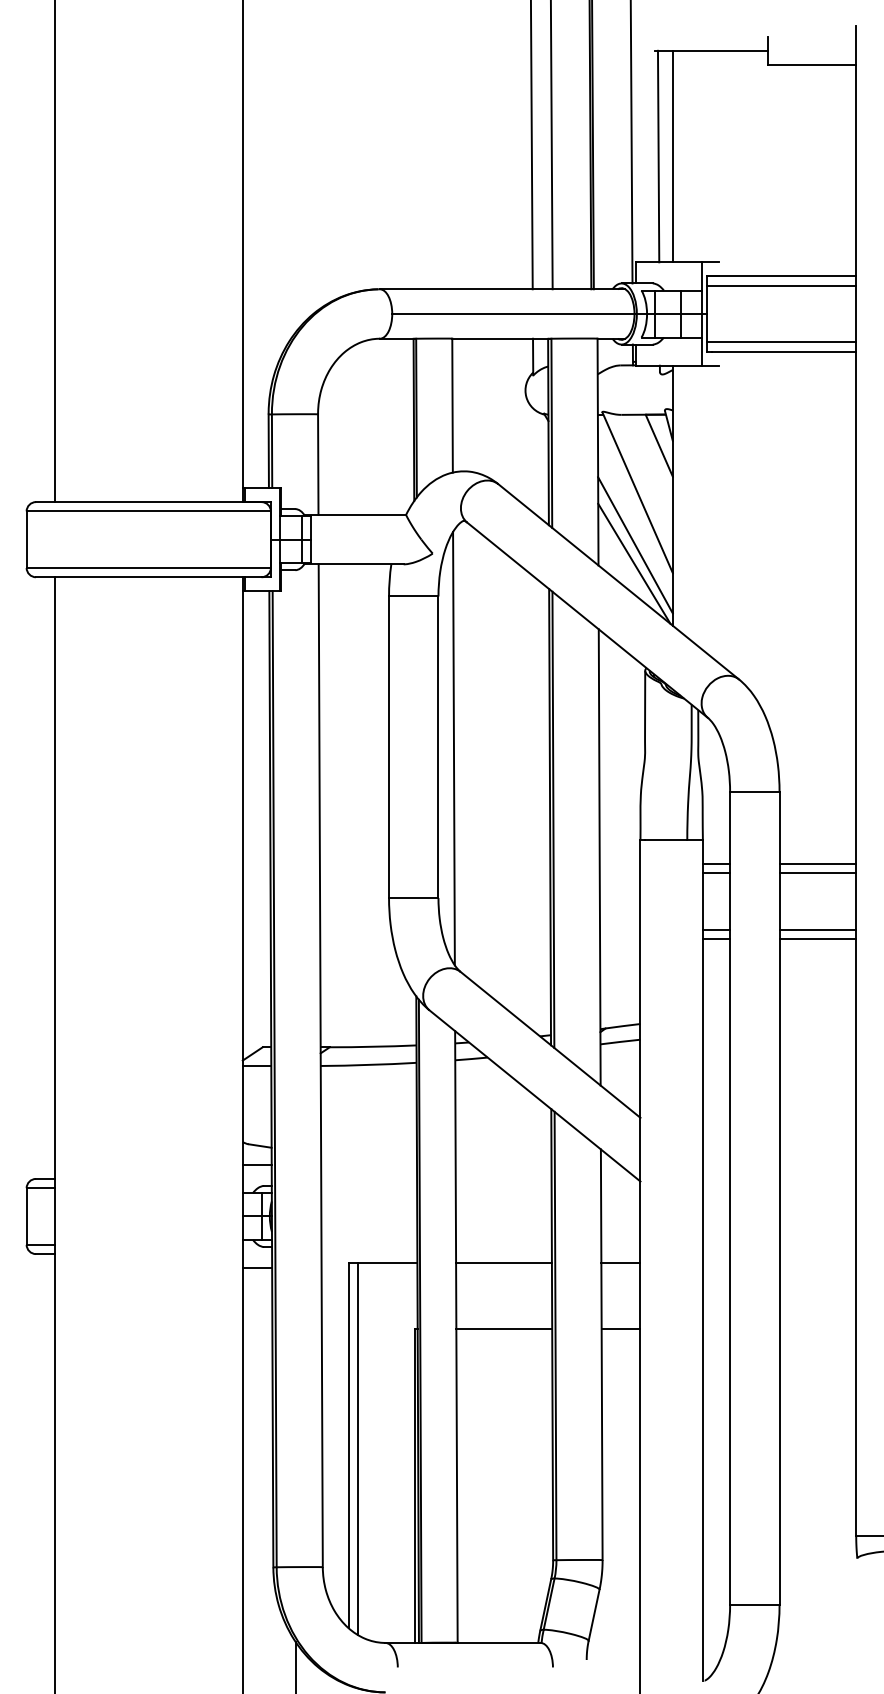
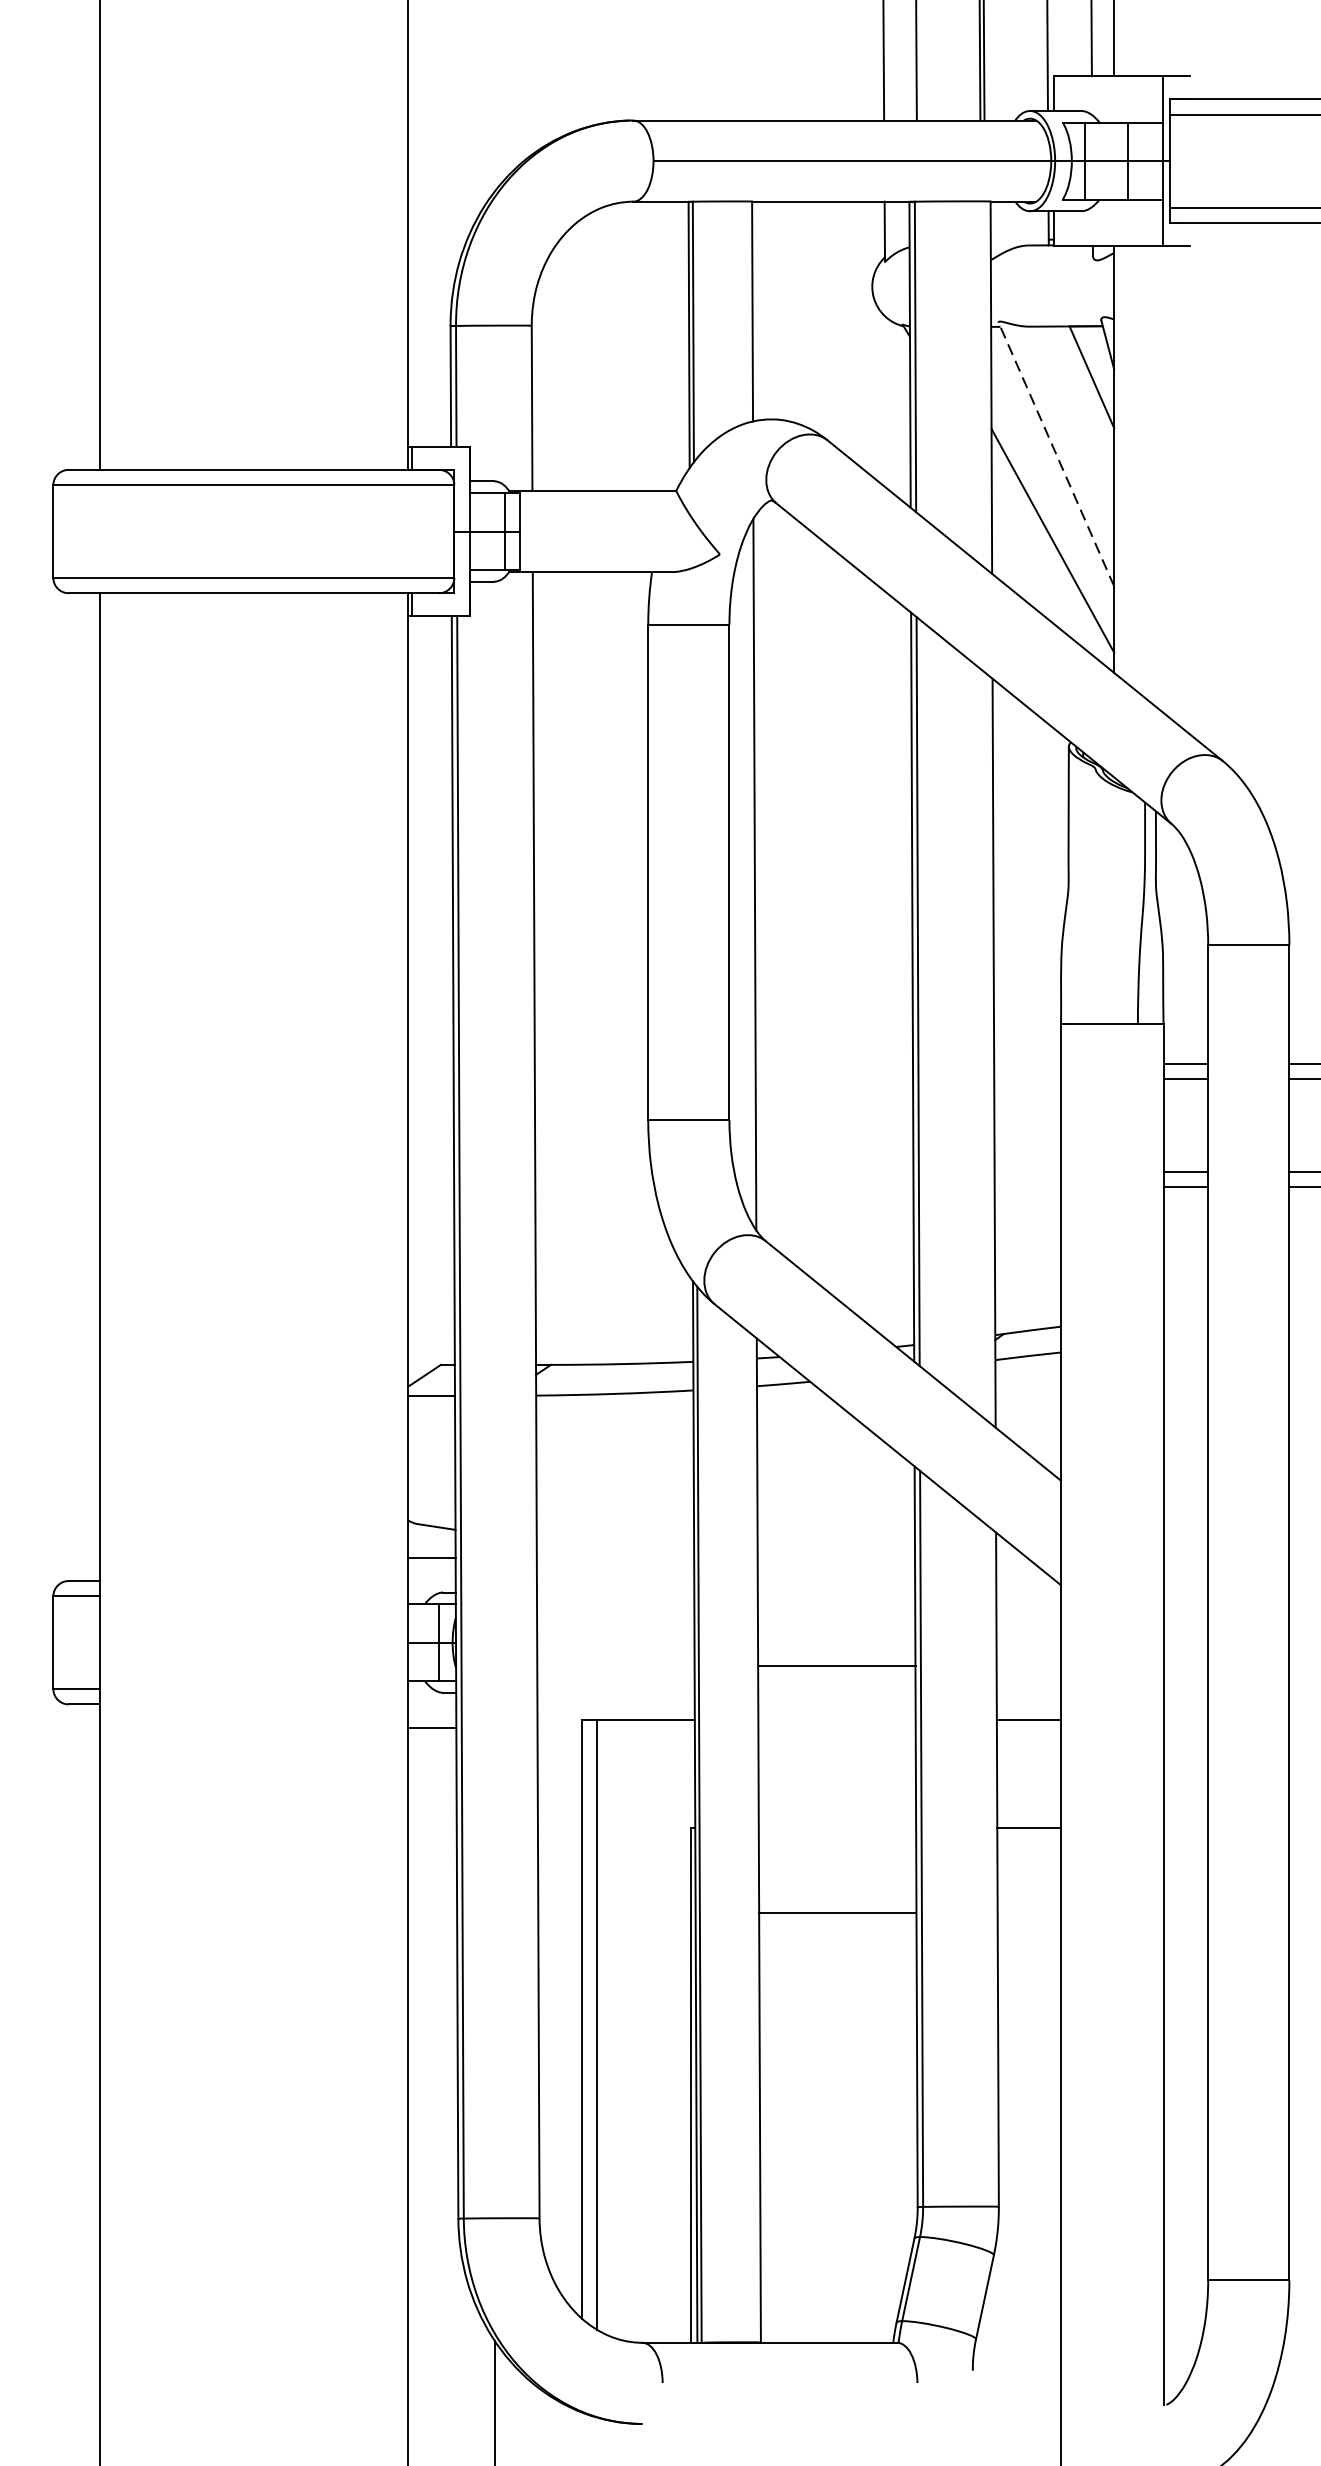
line: (637, 492) -> (1056, 454), solid -> dashed
line: (634, 563) -> (1051, 570), removed
line: (503, 1263) -> (836, 1665), moved
line: (504, 1329) -> (837, 1913), moved

